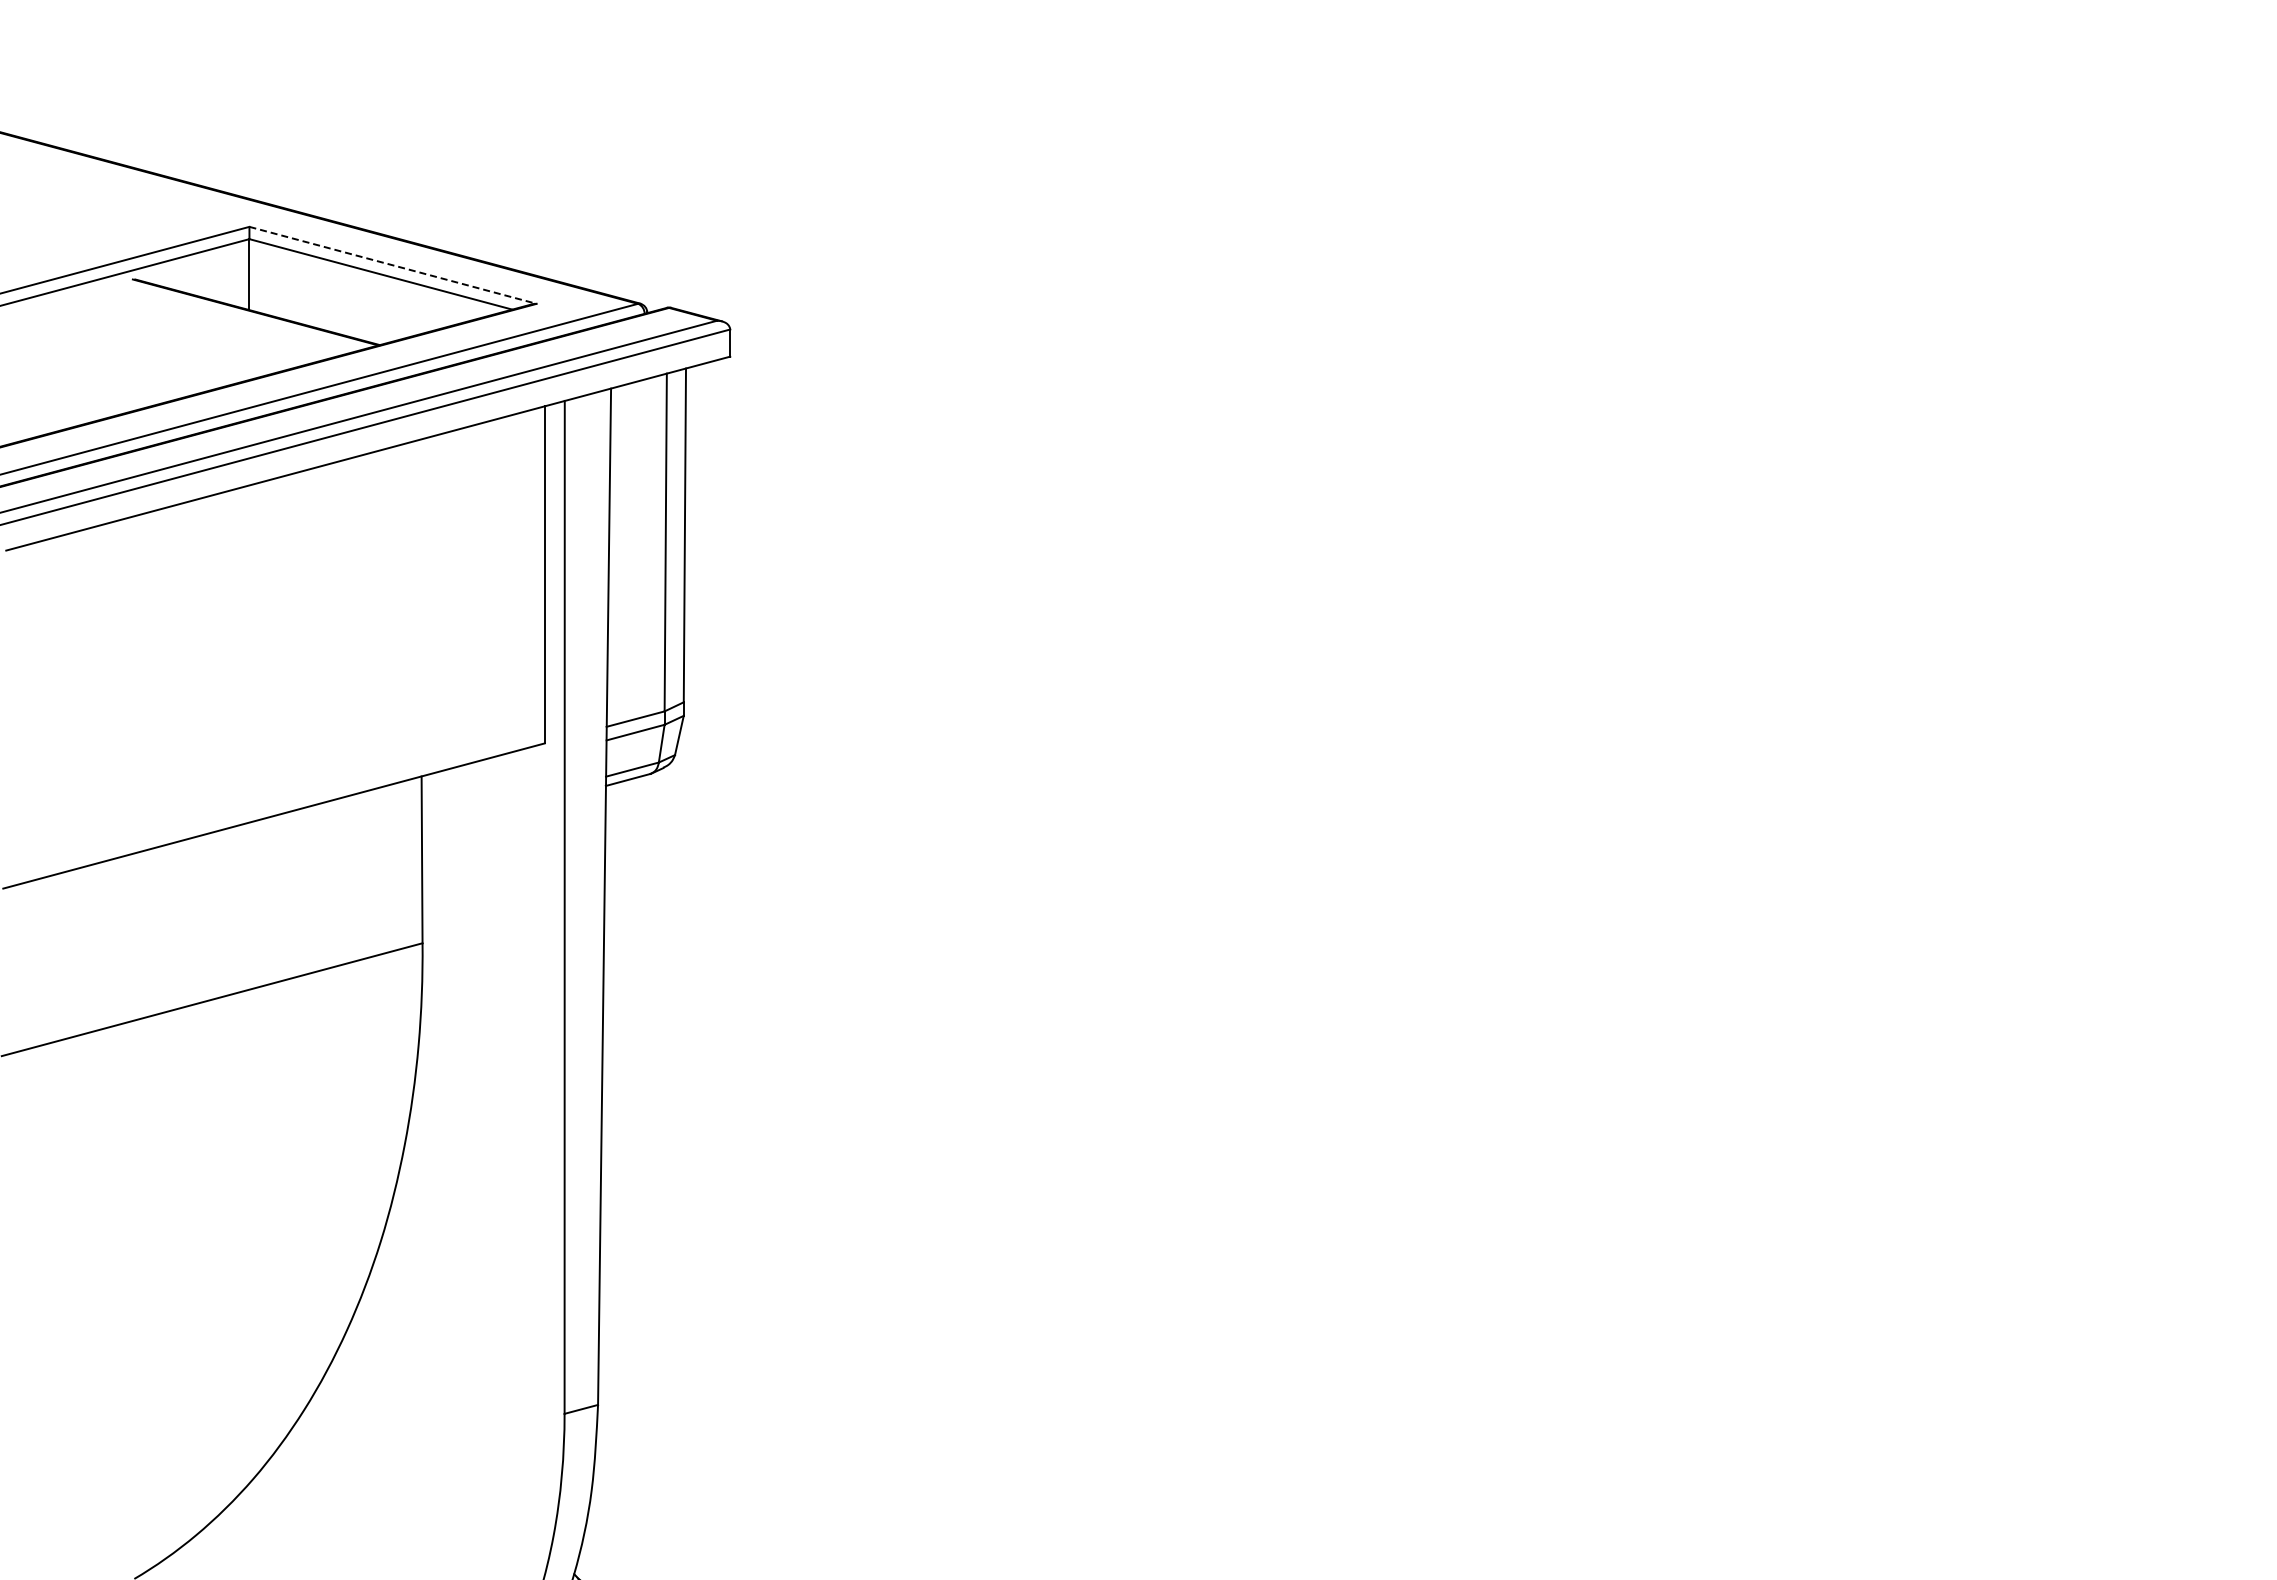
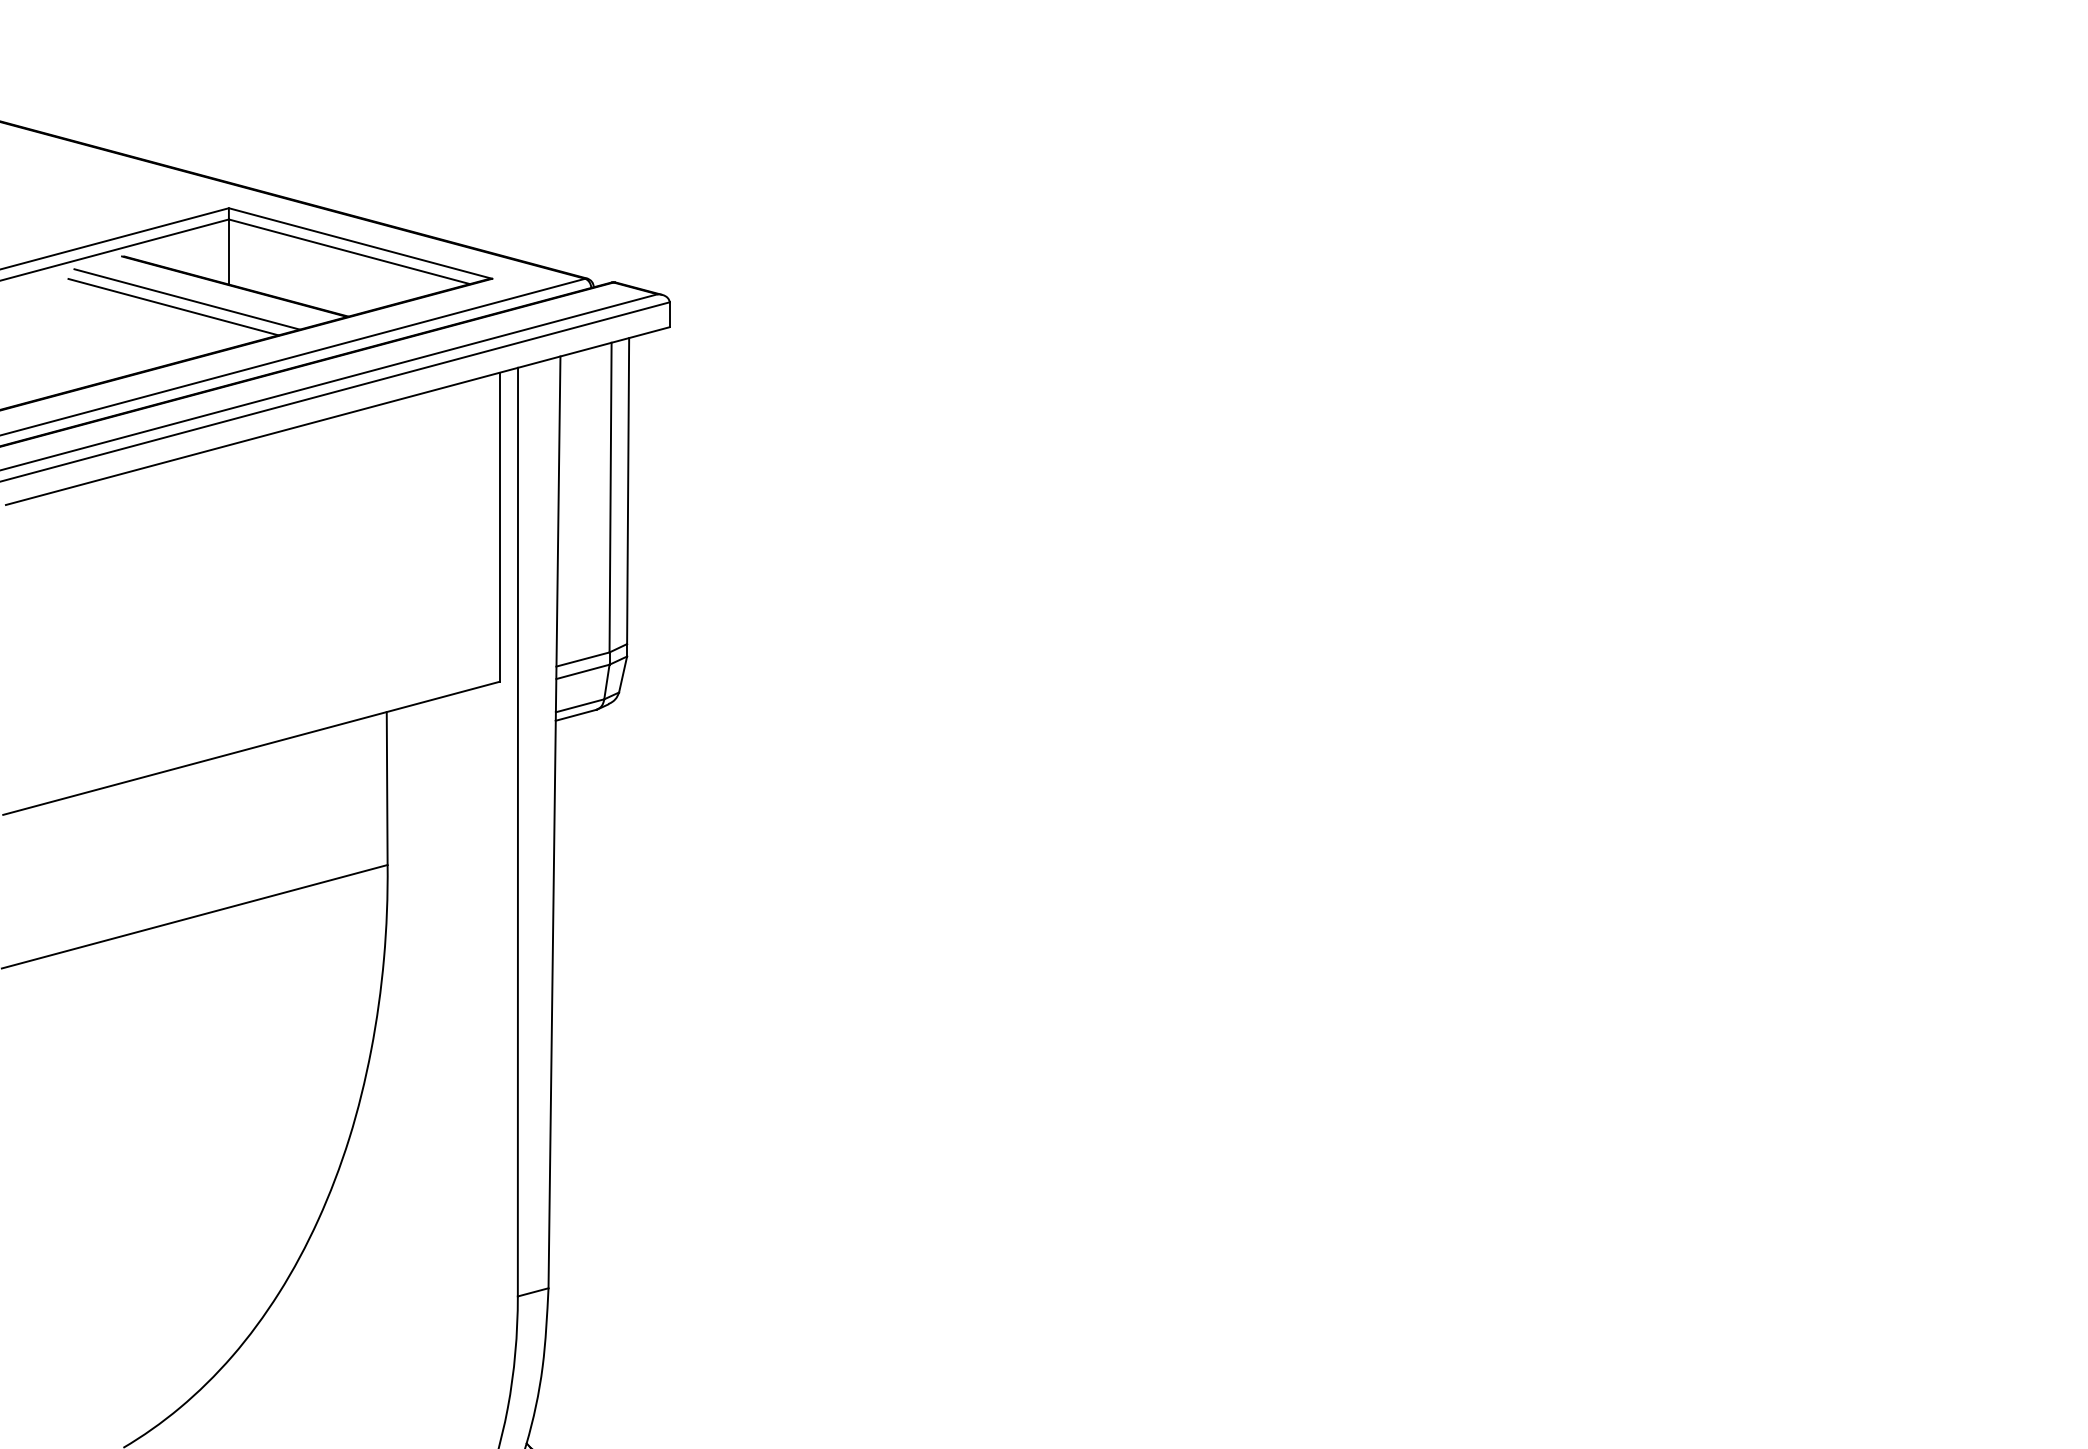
line: (393, 265) -> (360, 243), dashed -> solid
line: (203, 326) -> (186, 299), added
line: (188, 334) -> (173, 306), added

